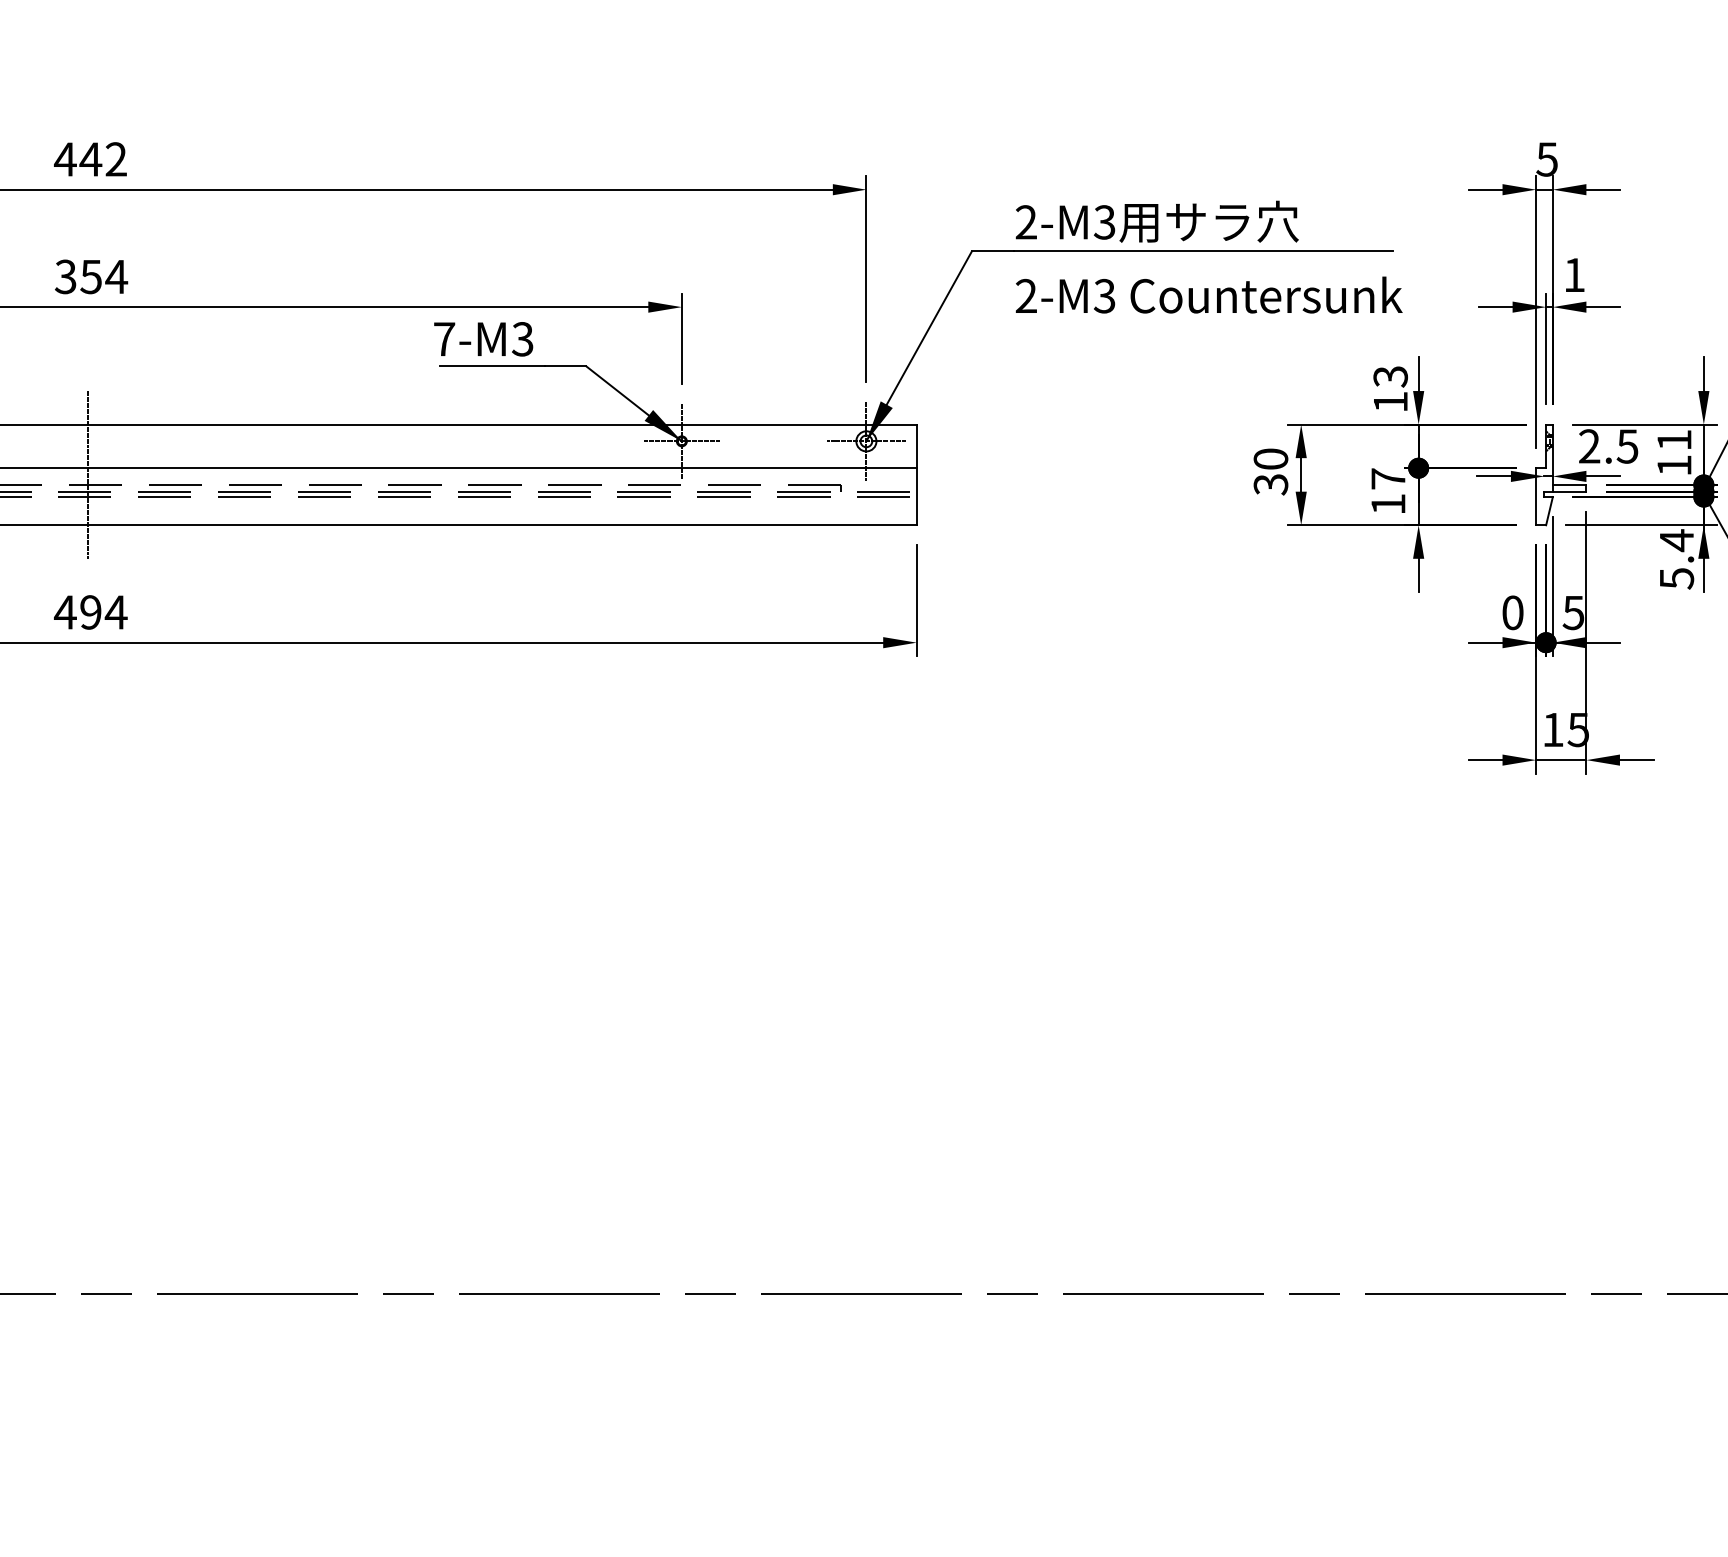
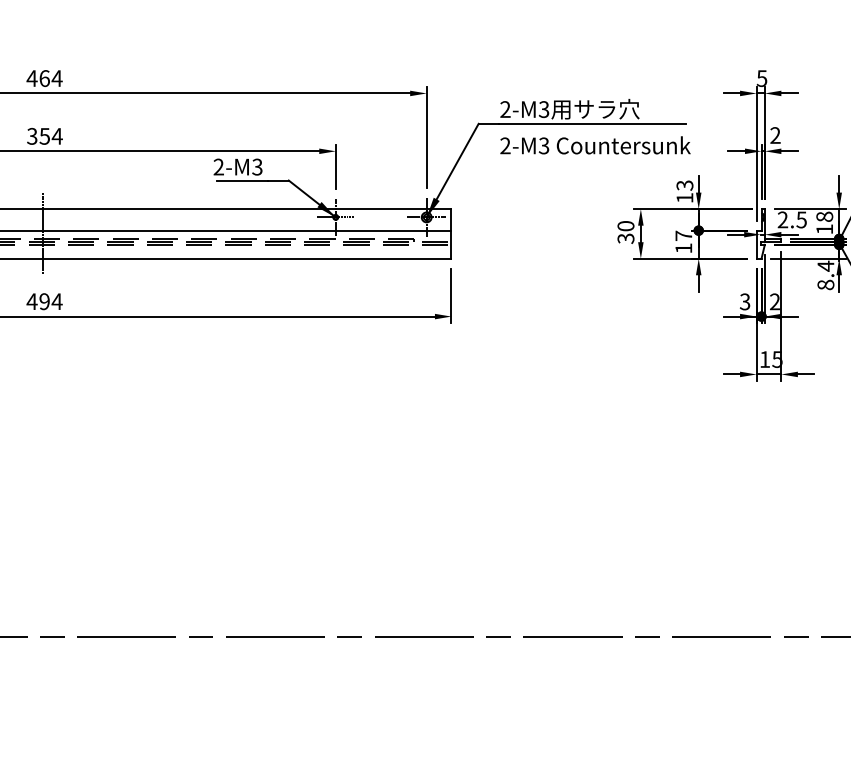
text: (102, 159) -> (50, 78), 442 -> 464
text: (1574, 275) -> (775, 135), 1 -> 2
text: (443, 337) -> (218, 166), 7-M3 -> 2-M3
text: (1673, 439) -> (824, 216), 11 -> 18
text: (1676, 577) -> (825, 284), 5.4 -> 8.4
text: (1511, 612) -> (744, 301), 0 -> 3
text: (1572, 612) -> (774, 301), 5 -> 2

